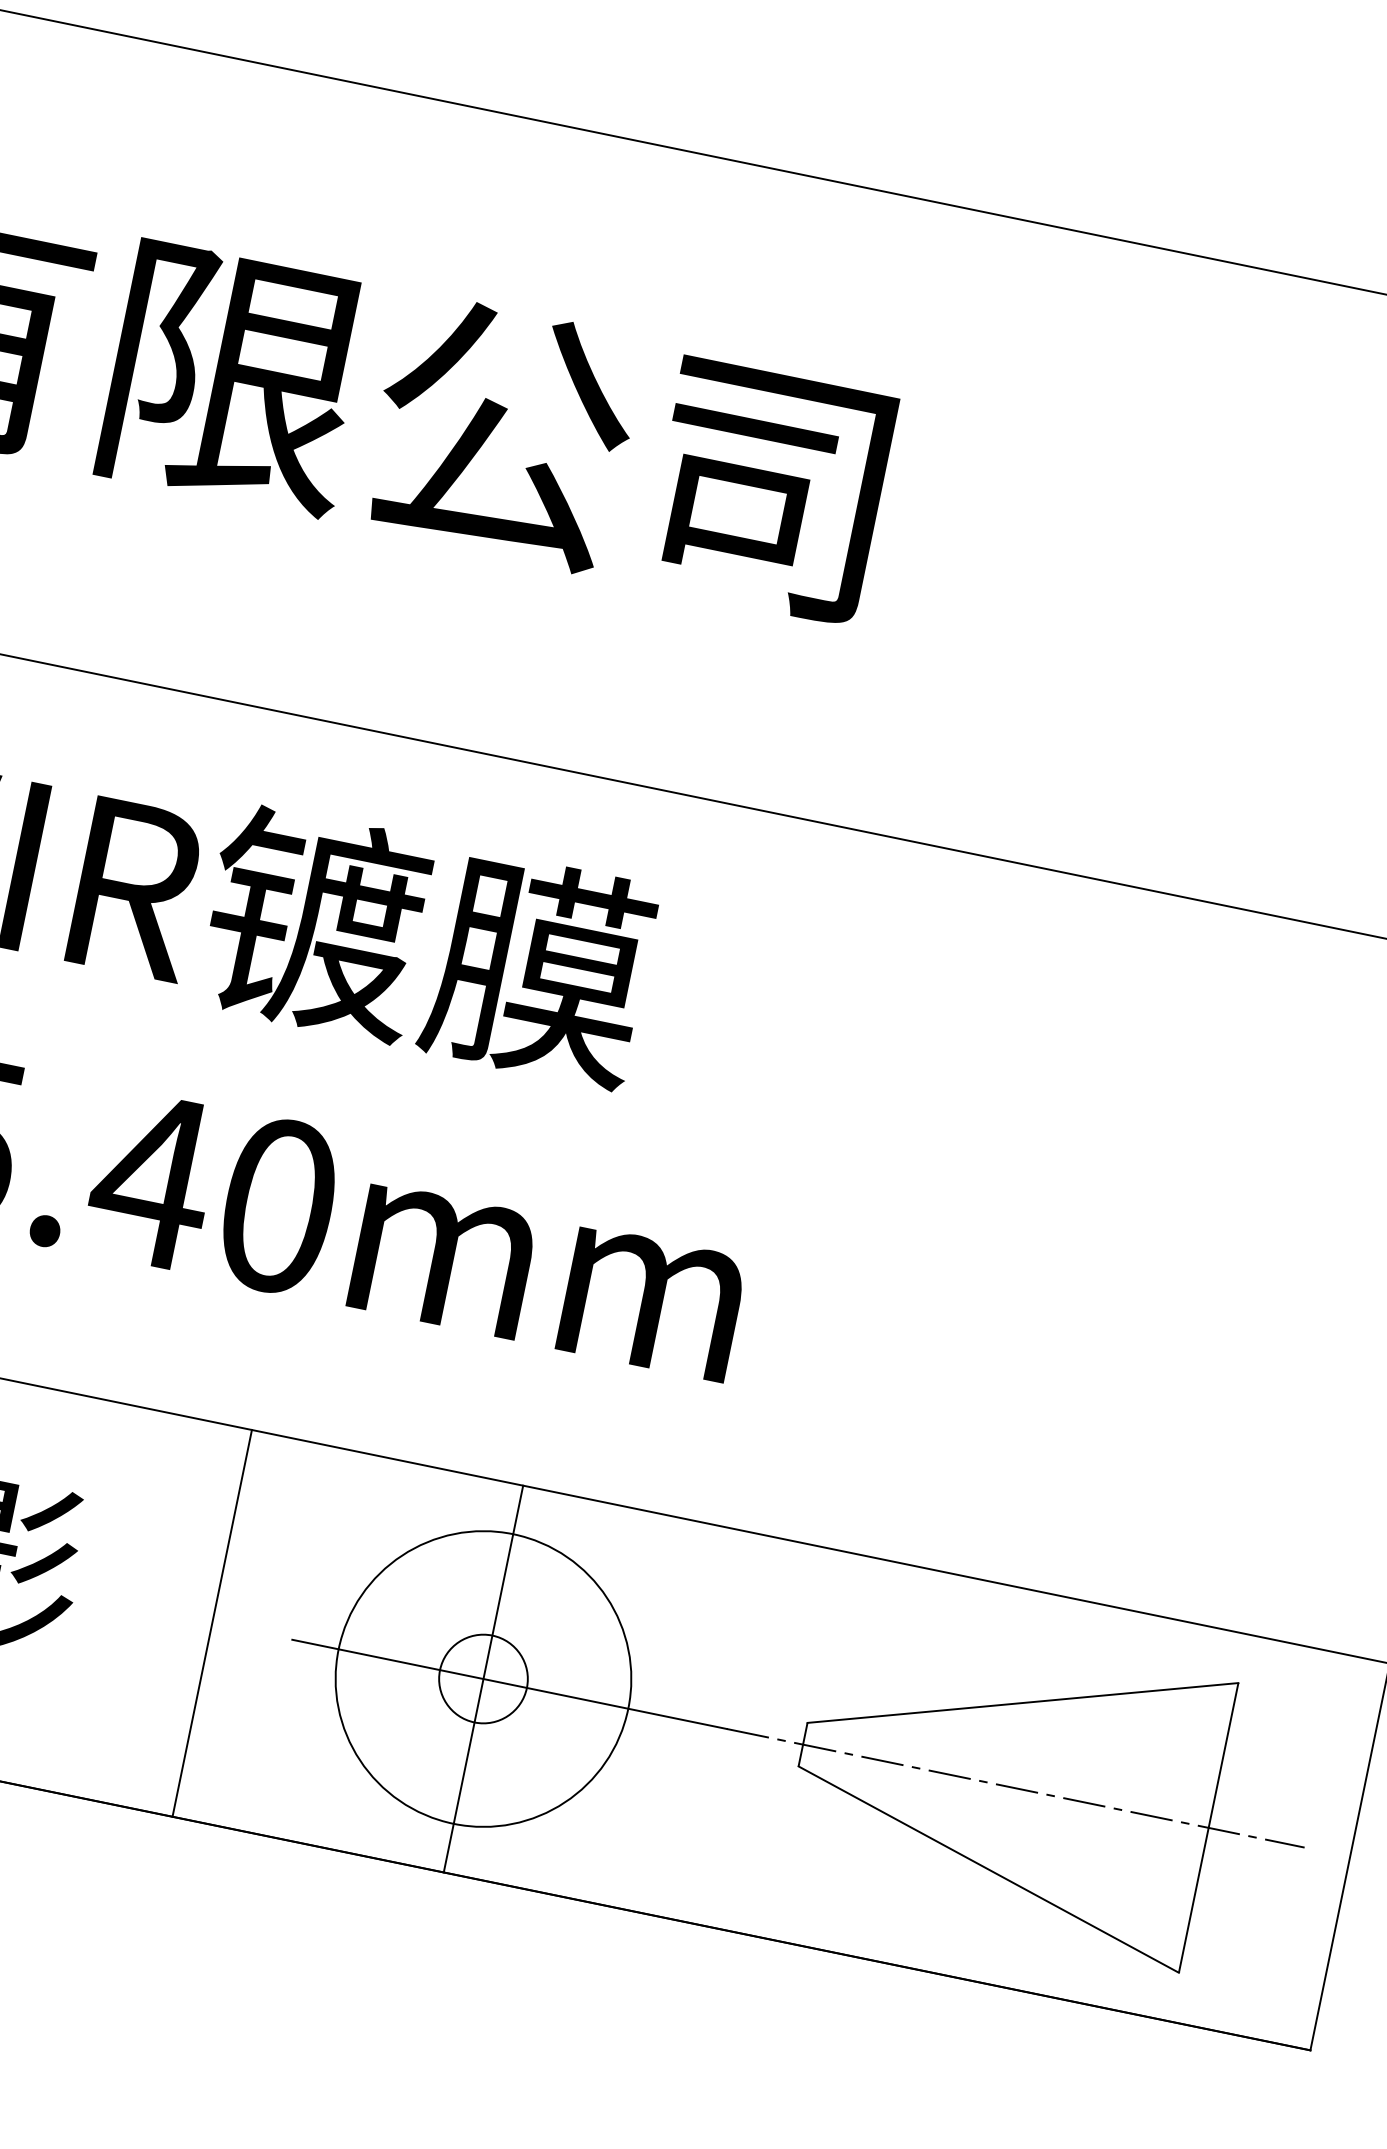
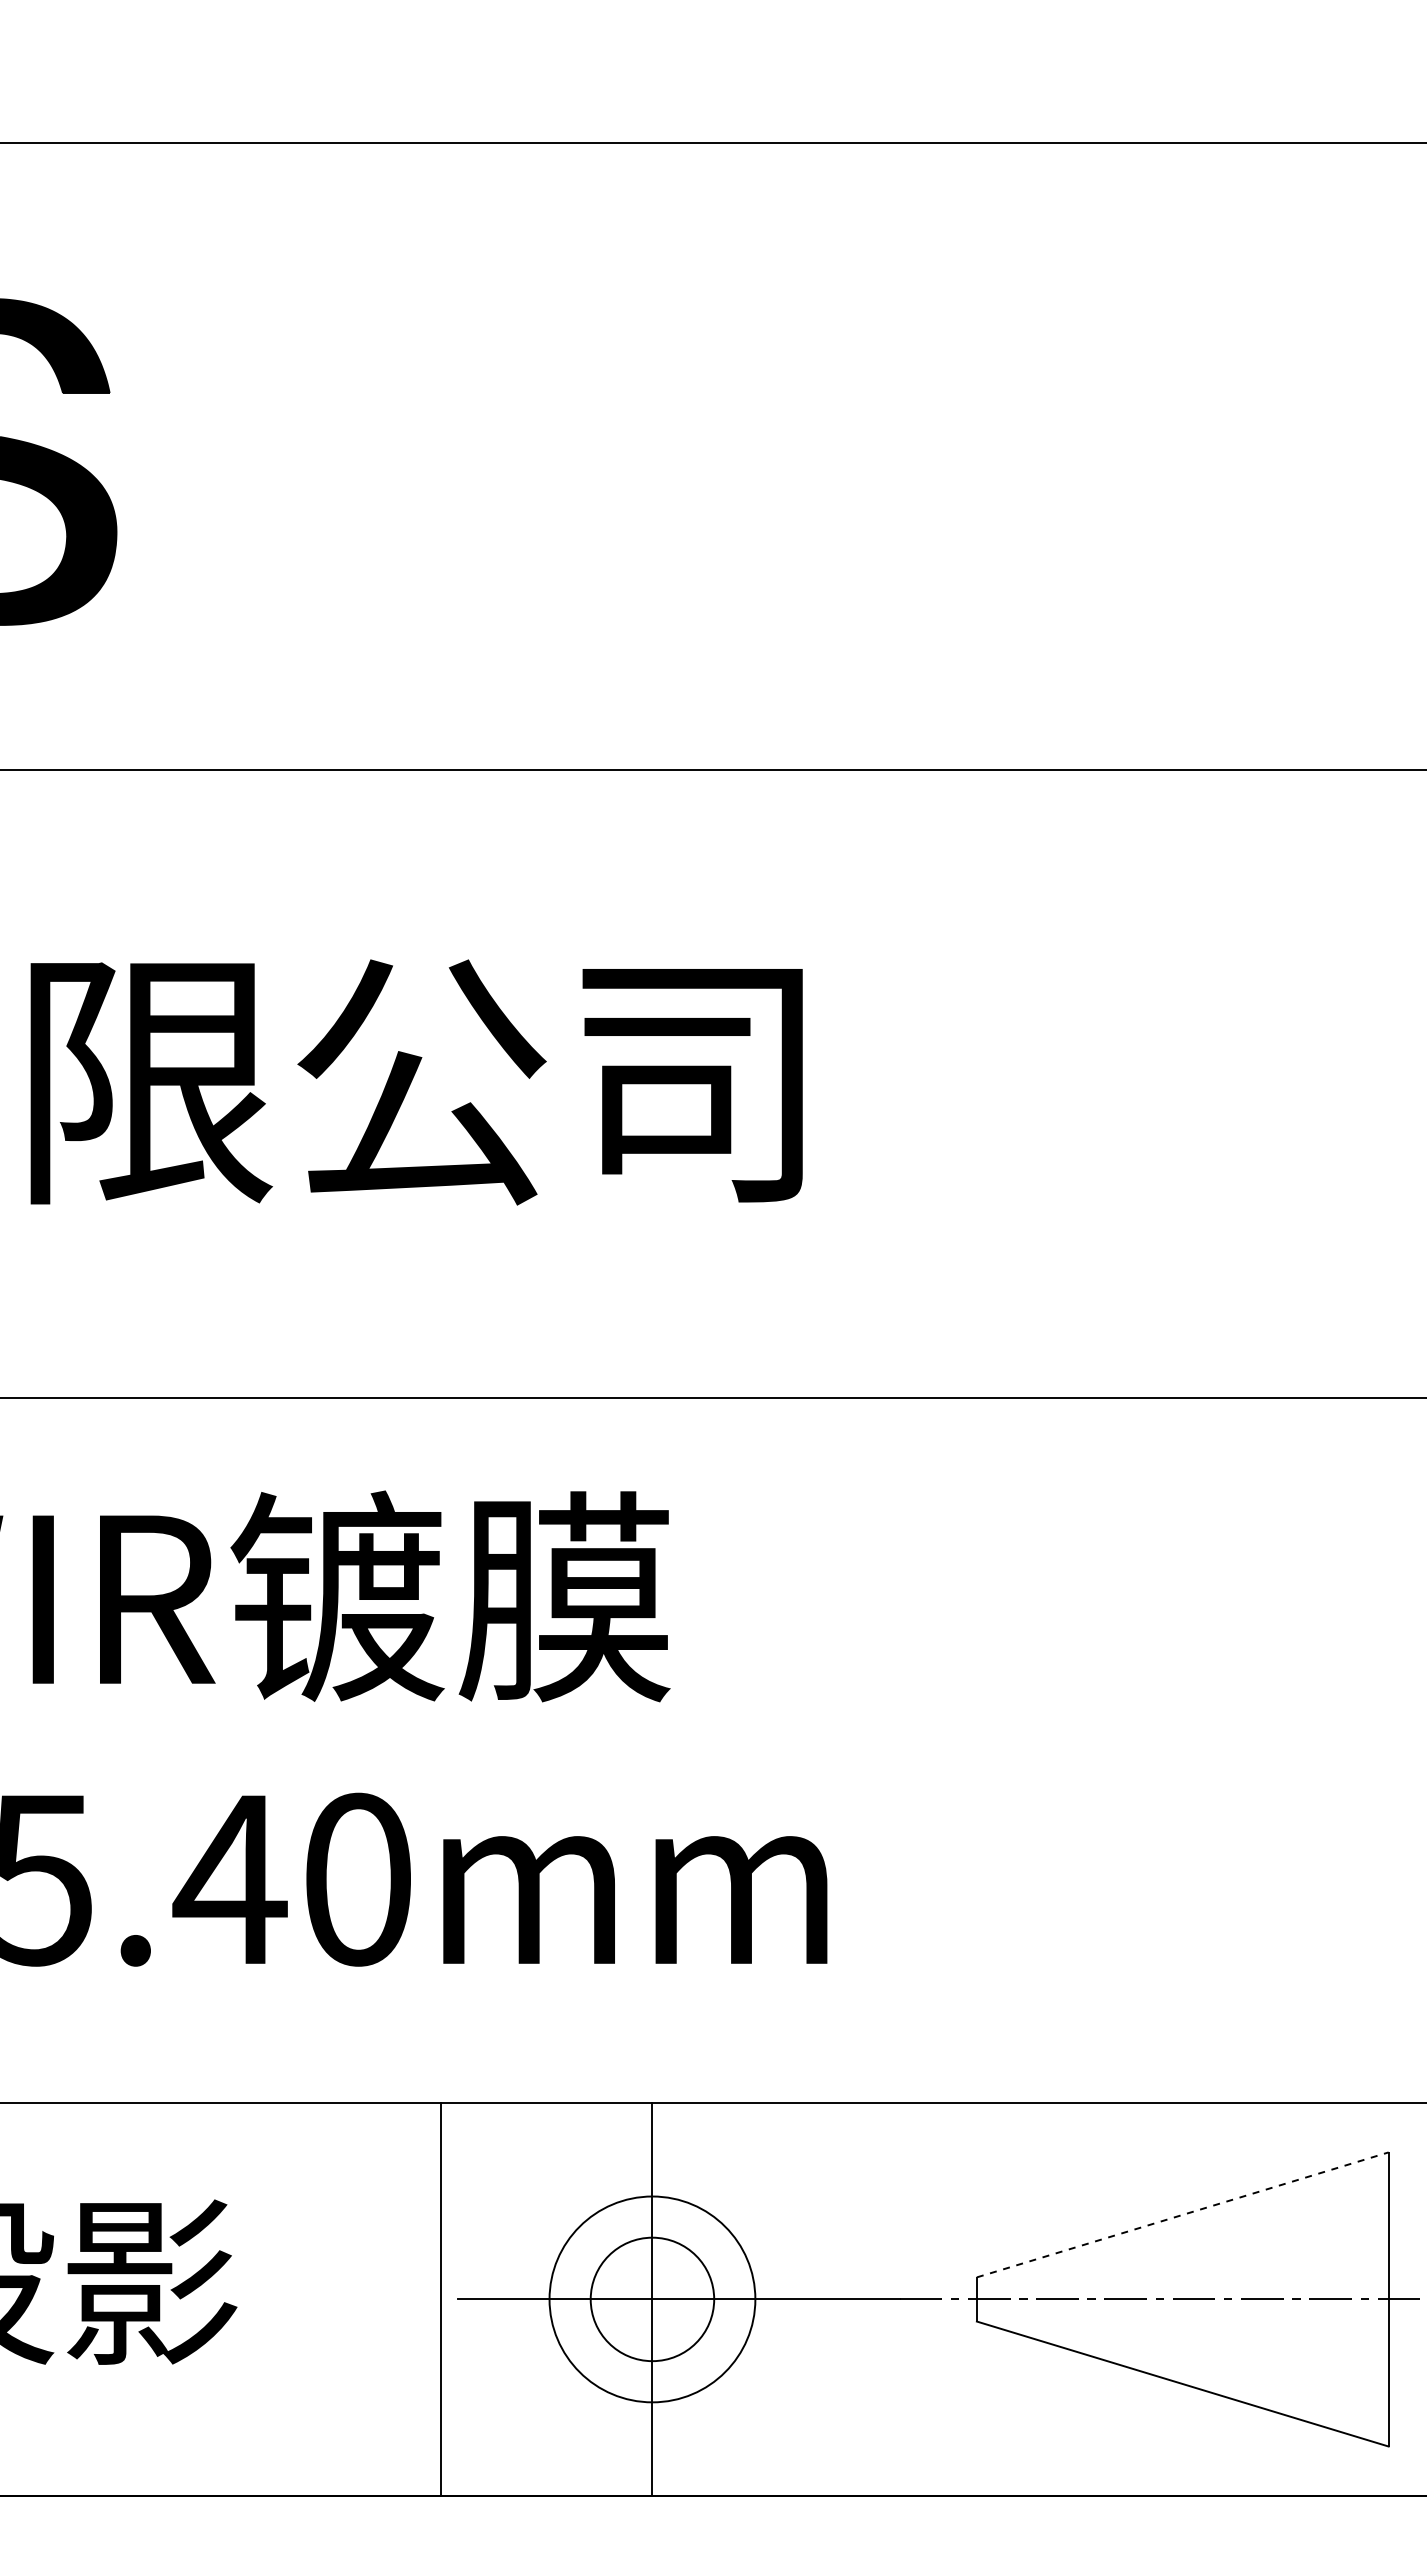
line: (212, 1623) -> (441, 2299), moved
circle: (483, 1679) -> (652, 2299), size x0.7
circle: (483, 1679) -> (652, 2299), size x1.4
line: (1023, 1702) -> (1183, 2214), solid -> dashed

